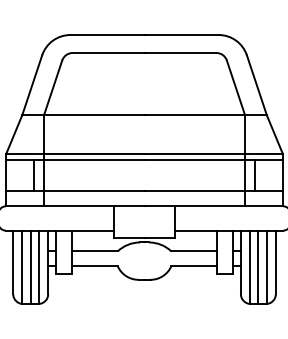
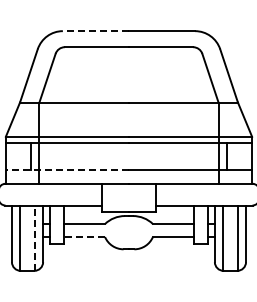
line: (106, 35) -> (95, 31), solid -> dashed
line: (75, 191) -> (67, 170), solid -> dashed
line: (30, 266) -> (27, 237), removed
line: (94, 266) -> (84, 237), solid -> dashed
line: (258, 266) -> (230, 237), removed
line: (39, 267) -> (35, 238), solid -> dashed

